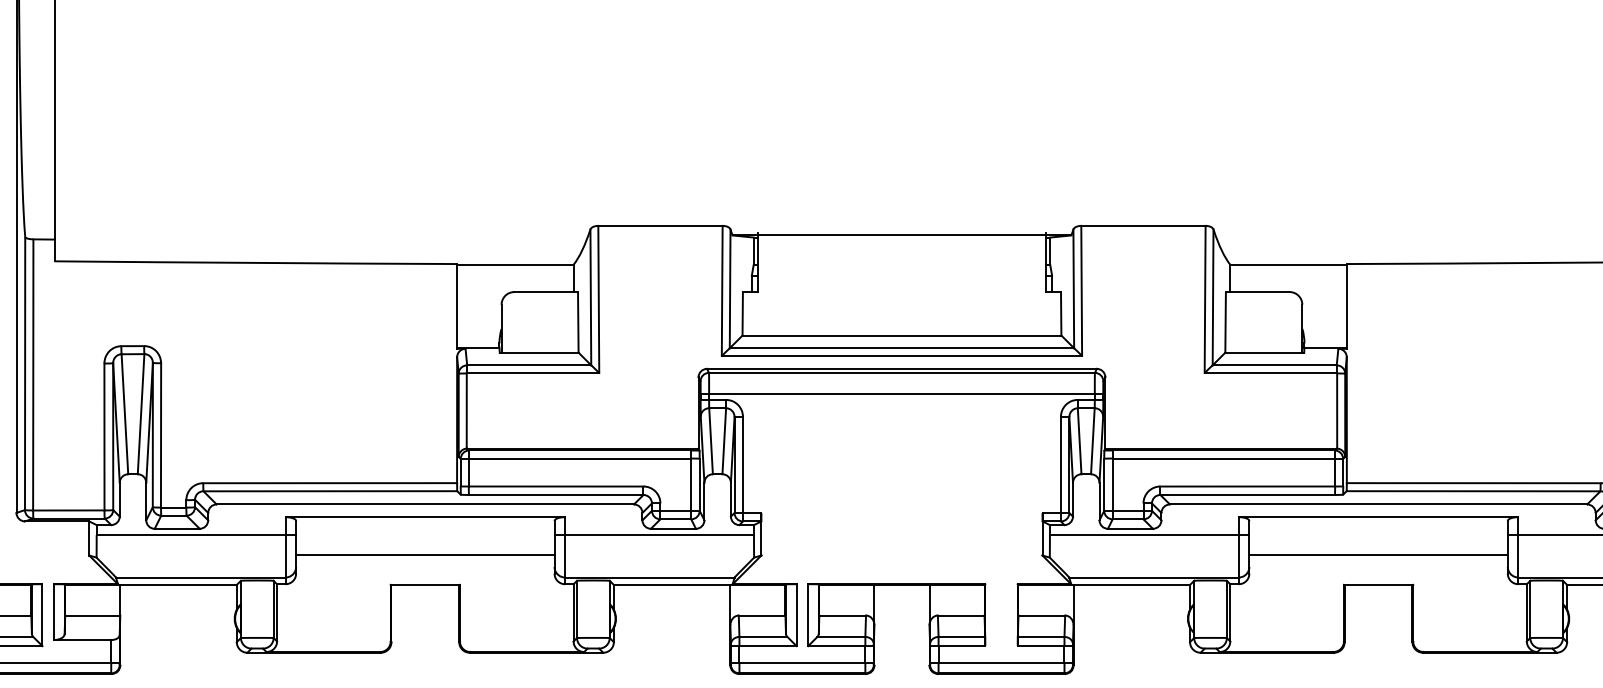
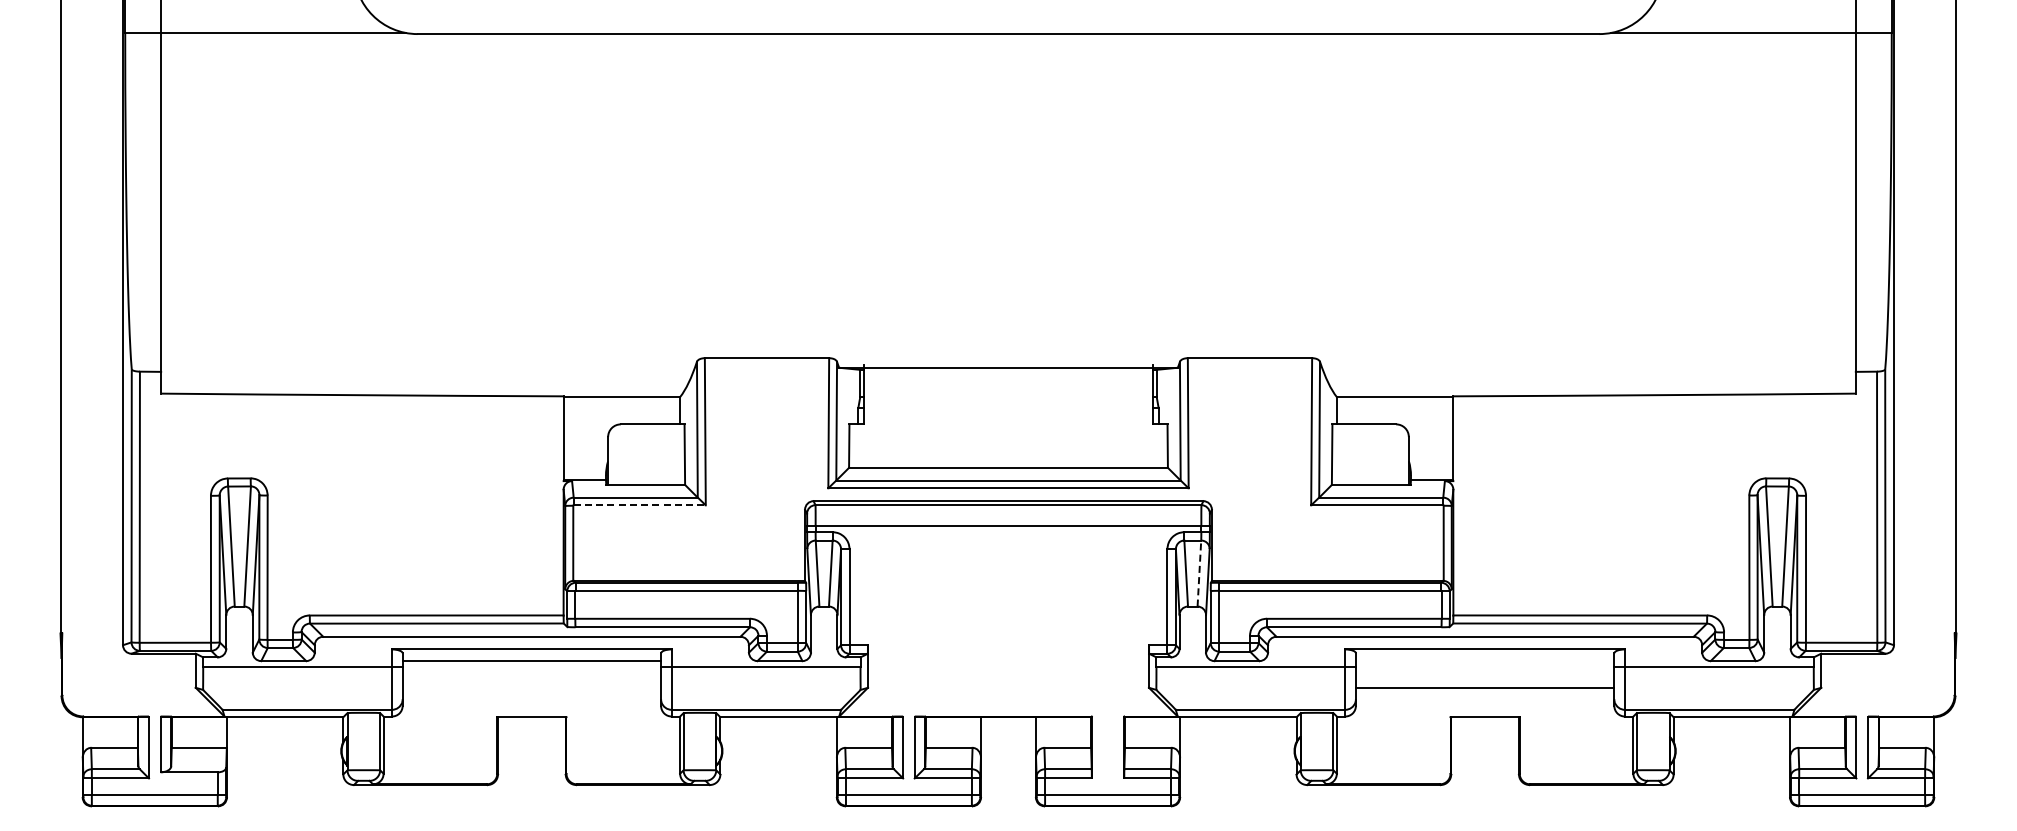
line: (533, 373) -> (640, 505), solid -> dashed
line: (1092, 441) -> (1199, 573), solid -> dashed
line: (424, 555) -> (531, 660), moved

